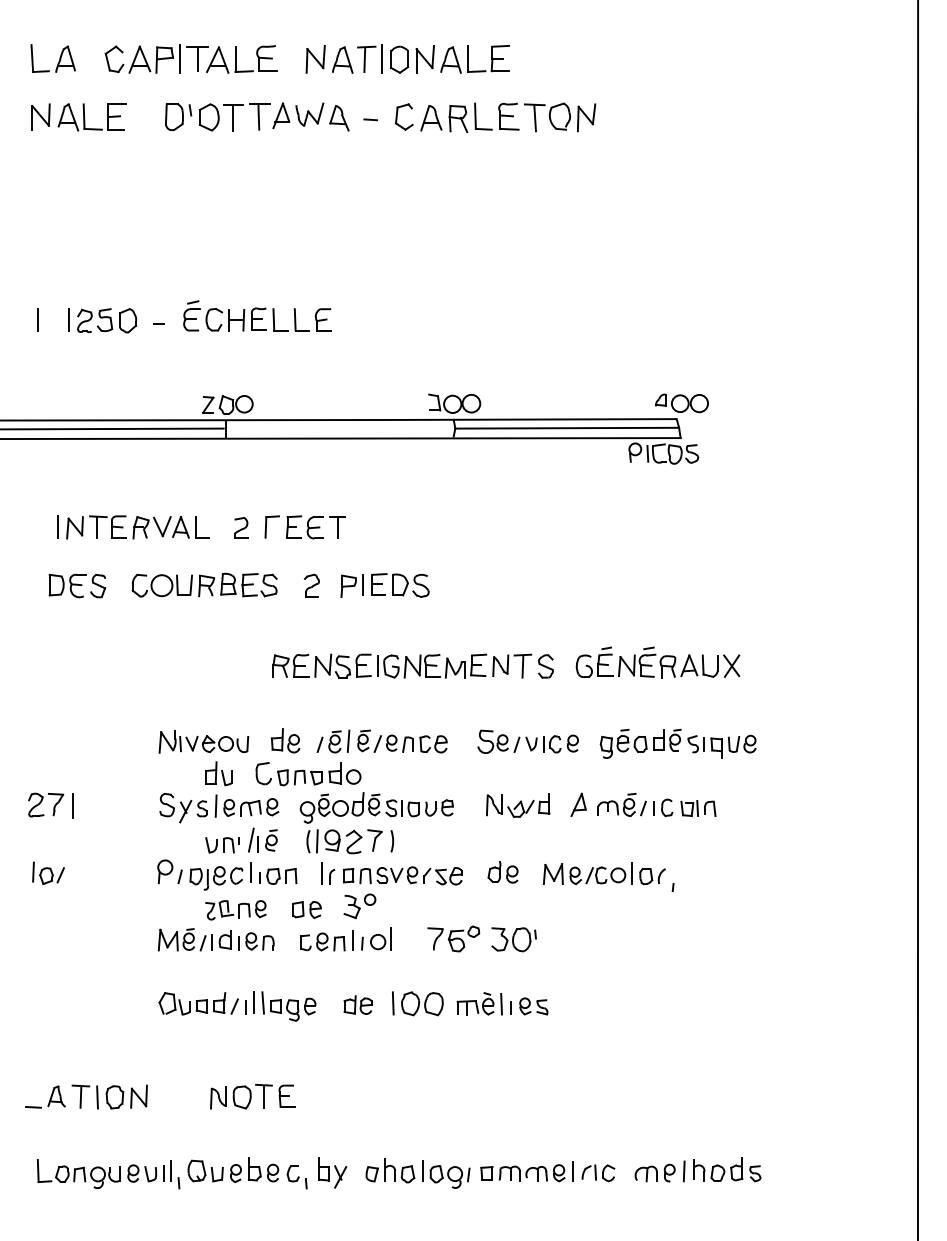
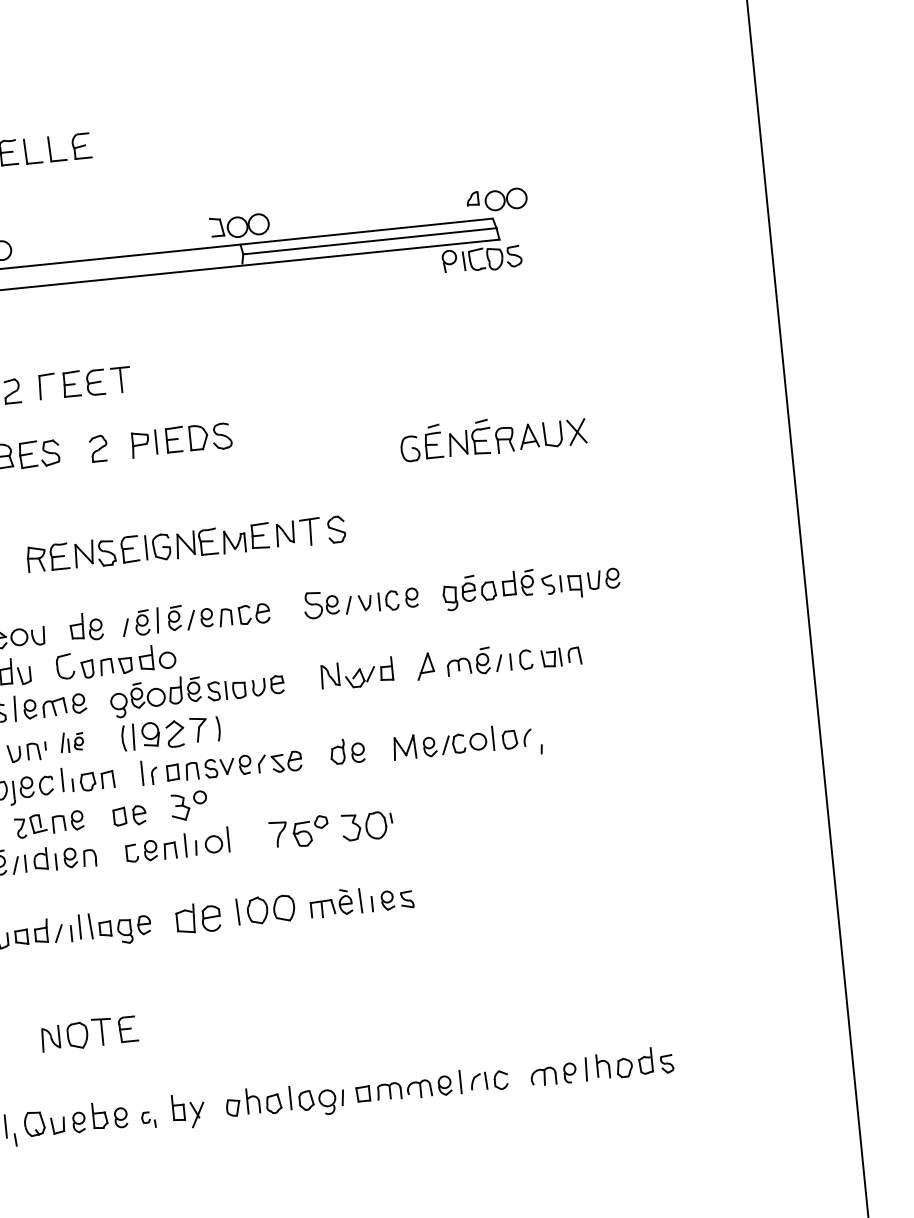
part: (657, 662) -> (492, 436), moved
part: (412, 665) -> (185, 543), moved
part: (262, 839) -> (71, 741), size x0.7
part: (357, 1004) -> (197, 917), size x1.4
part: (296, 1177) -> (148, 1120), size x0.6

